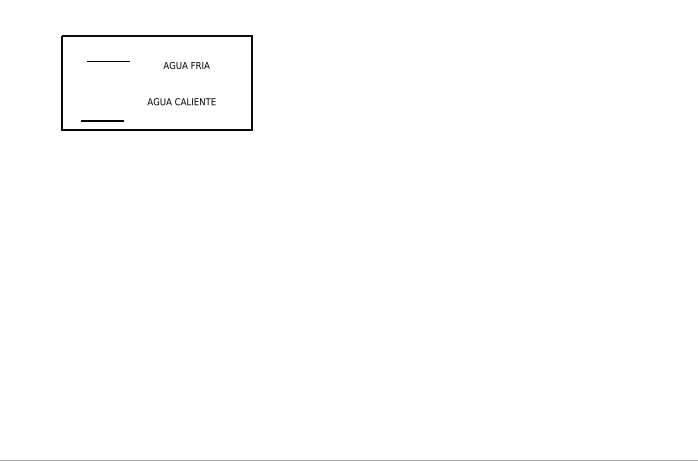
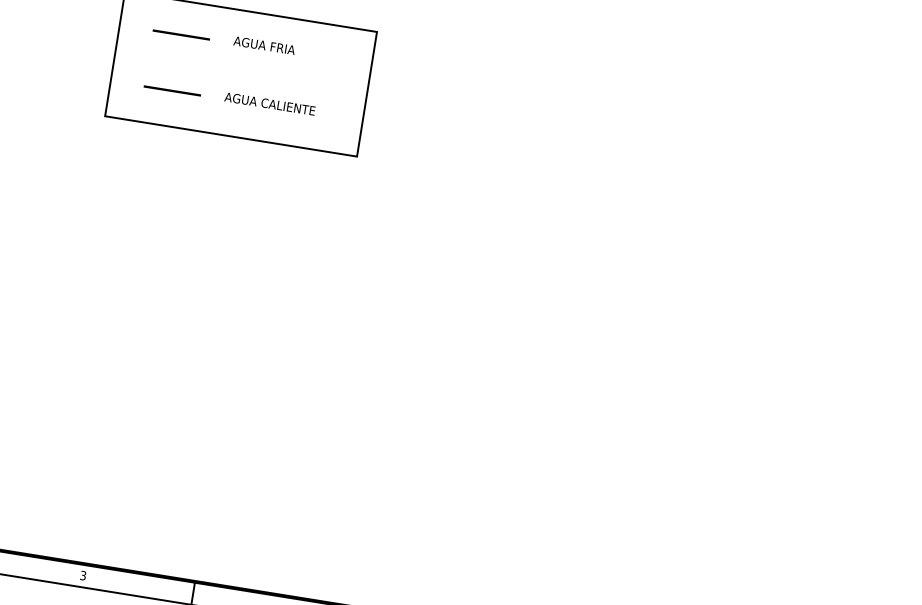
text: (186, 65) -> (264, 45), moved
line: (102, 120) -> (172, 90), moved

